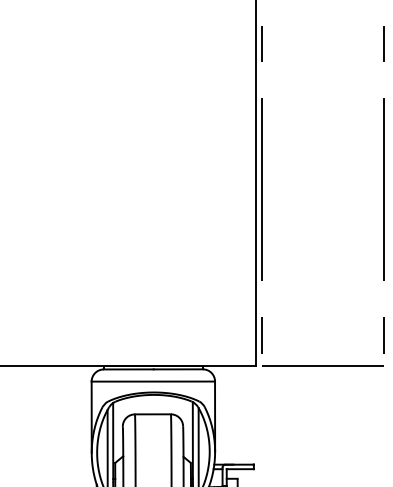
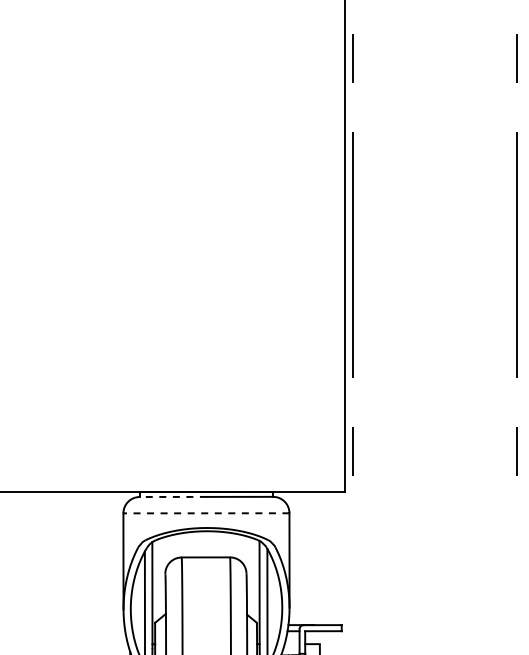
line: (322, 365) -> (434, 491), removed
line: (128, 369) -> (173, 496), solid -> dashed
line: (152, 381) -> (205, 513), solid -> dashed

